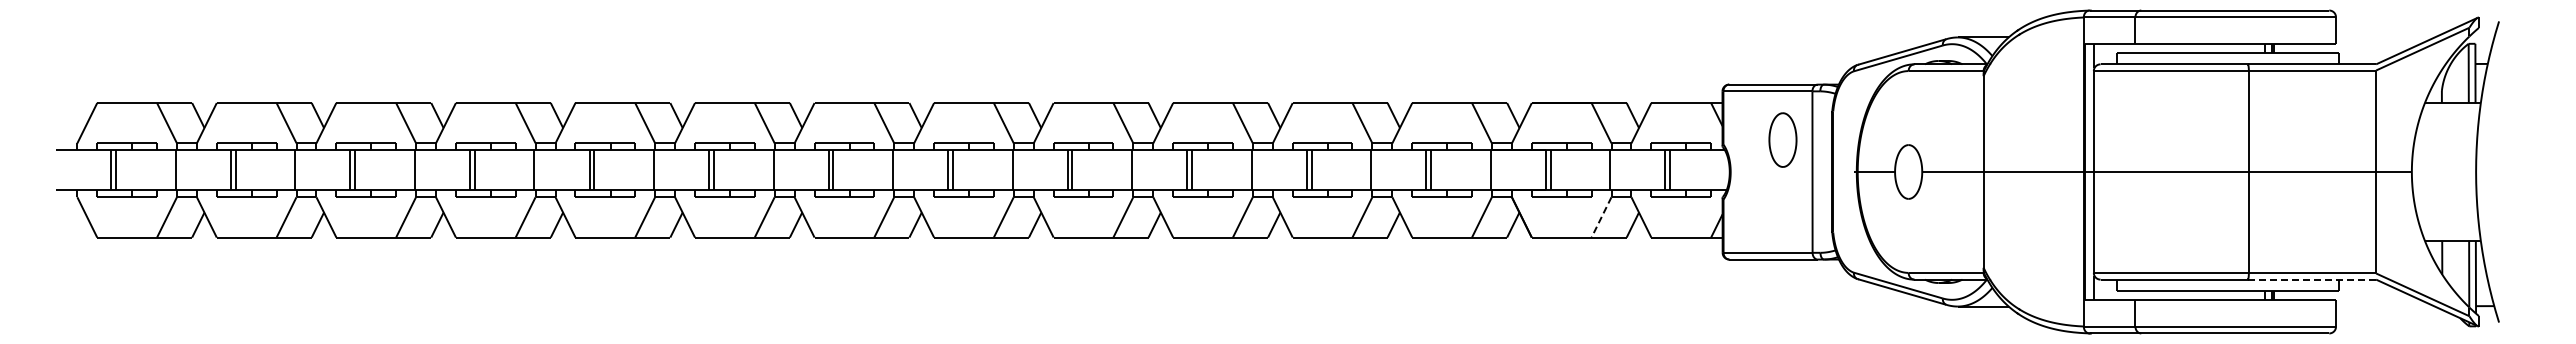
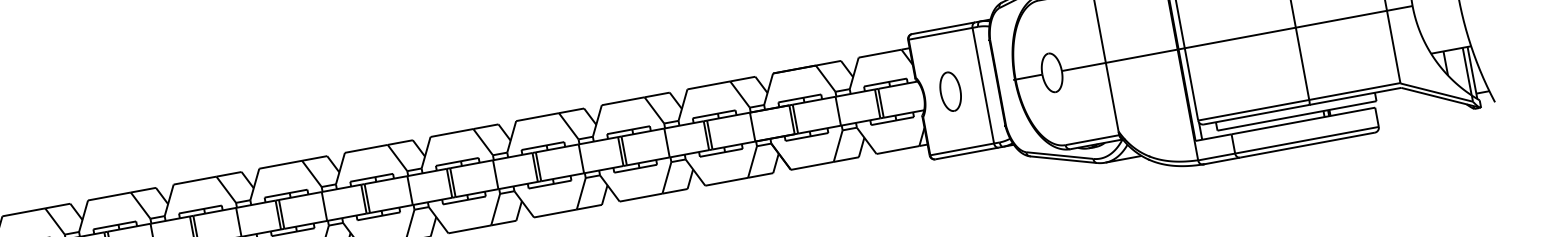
part: (1782, 139) -> (950, 91), moved
line: (1601, 217) -> (838, 146), dashed -> solid
line: (2311, 279) -> (1354, 96), dashed -> solid

